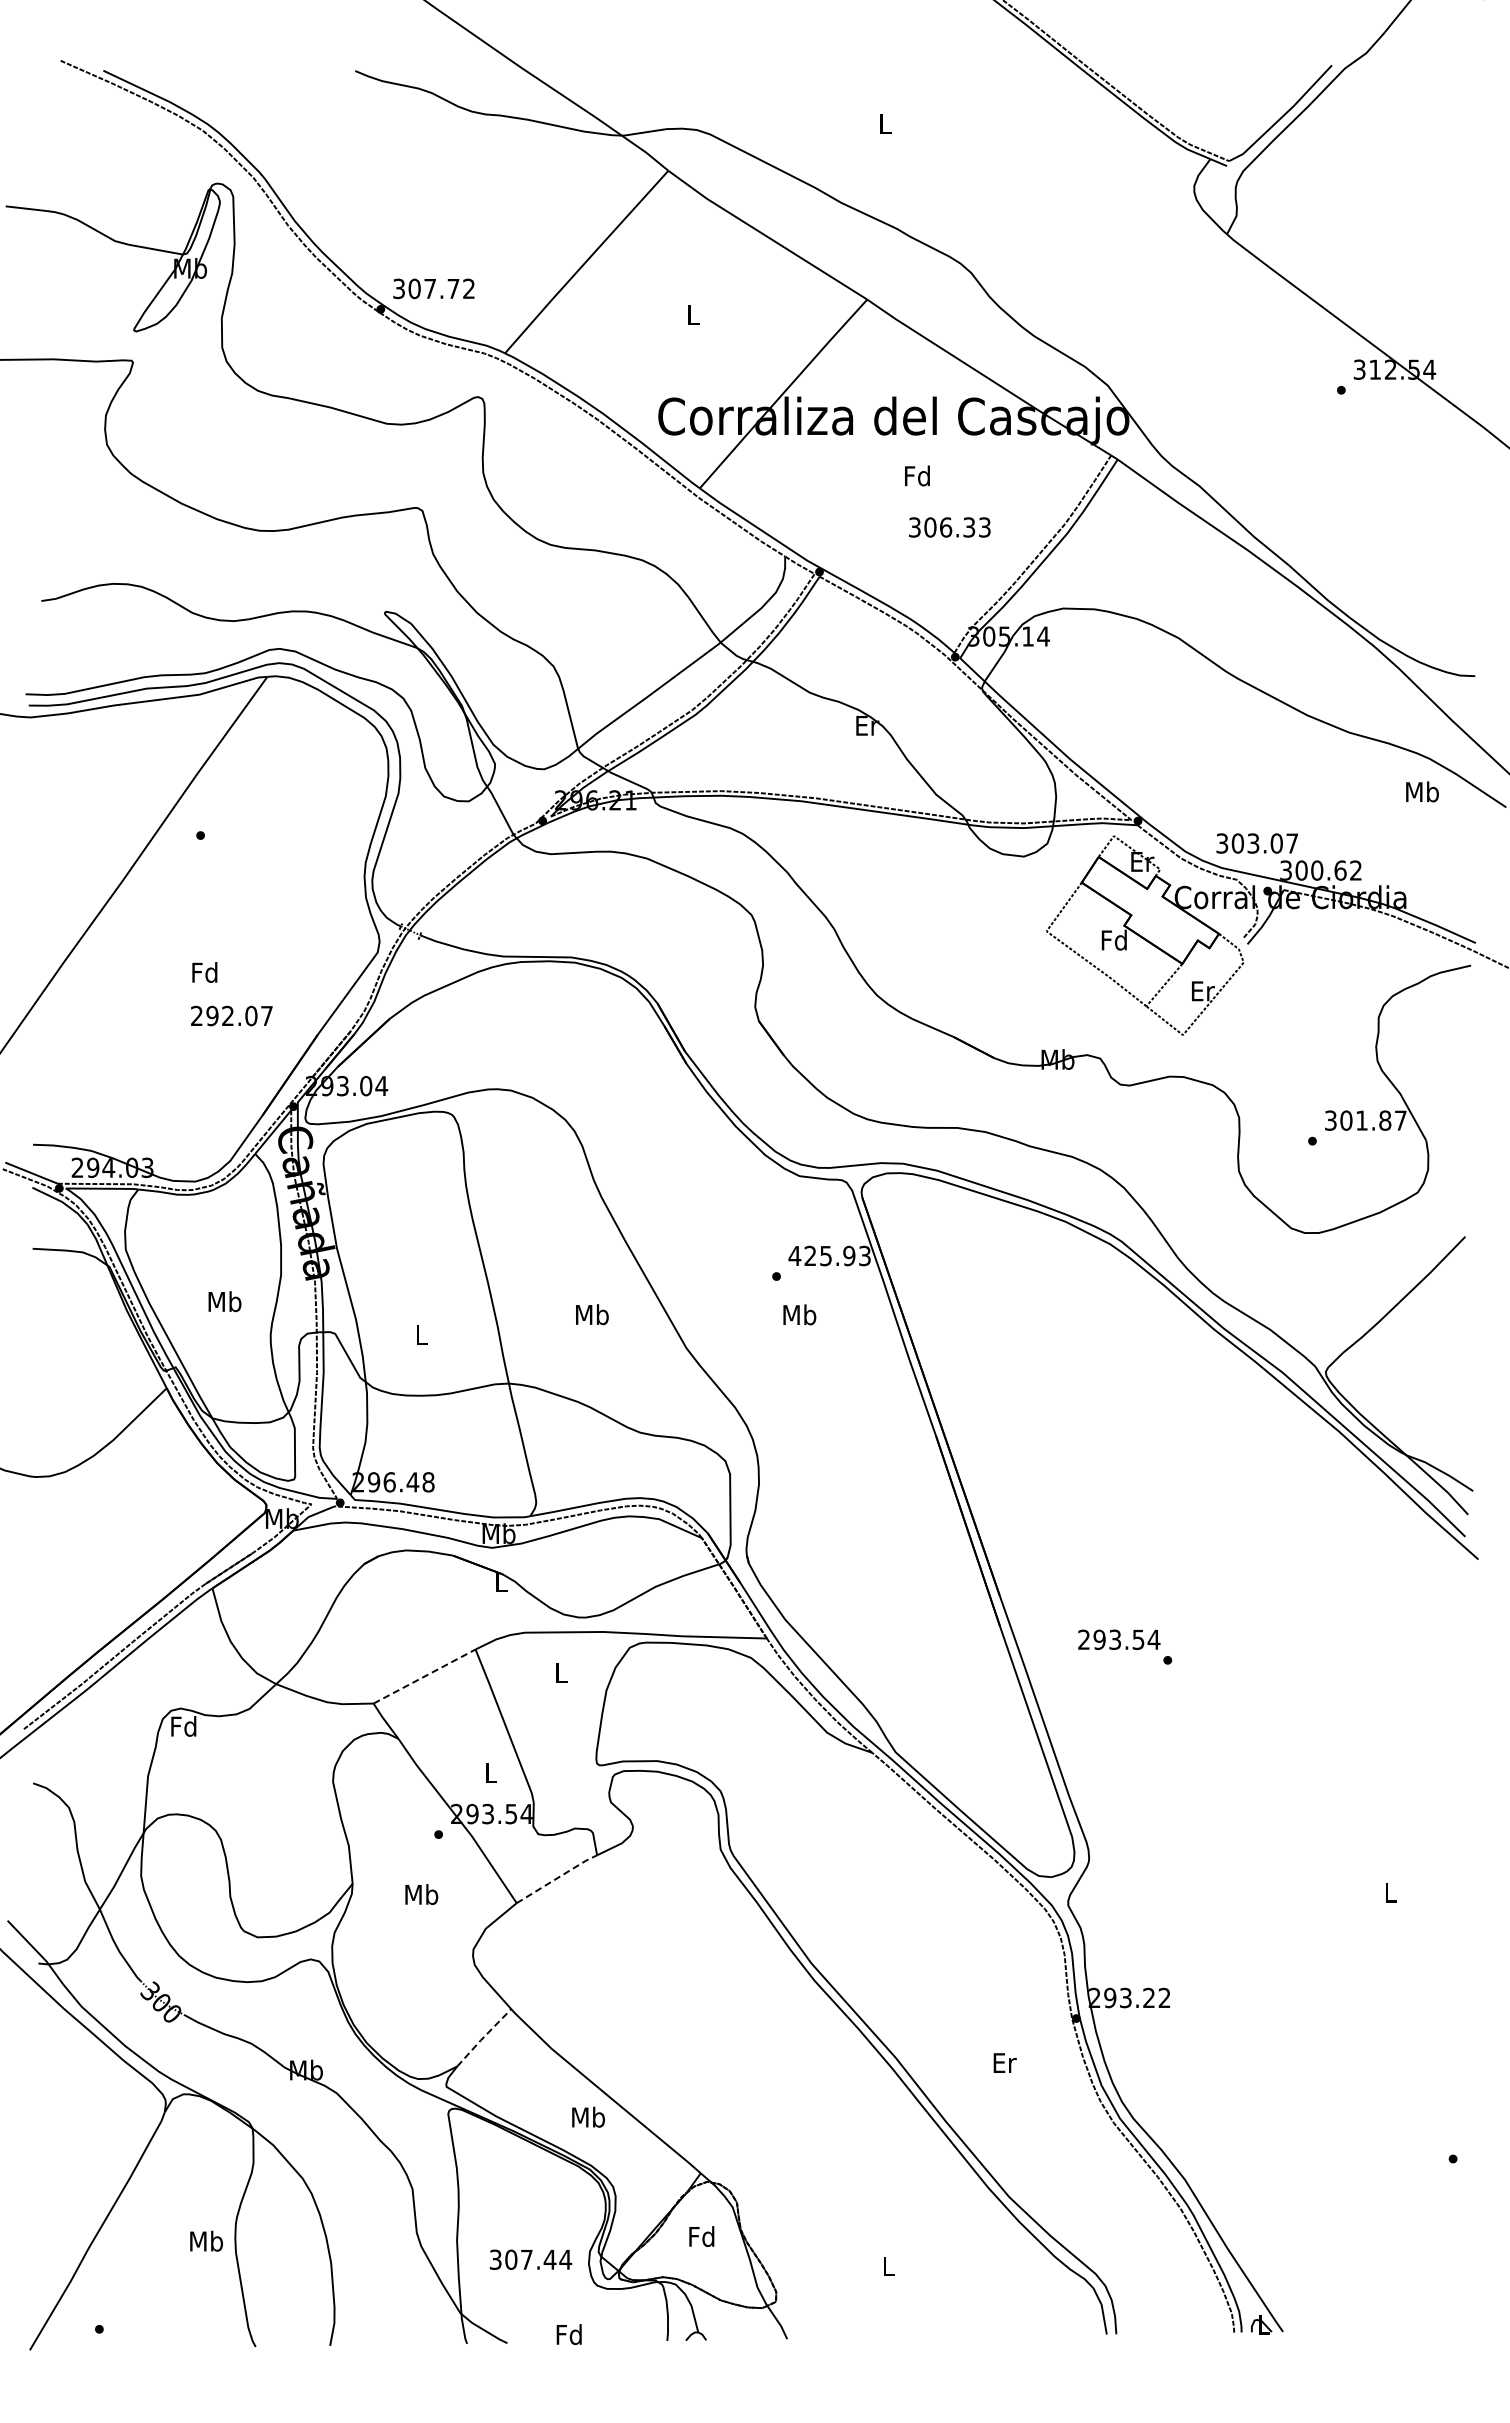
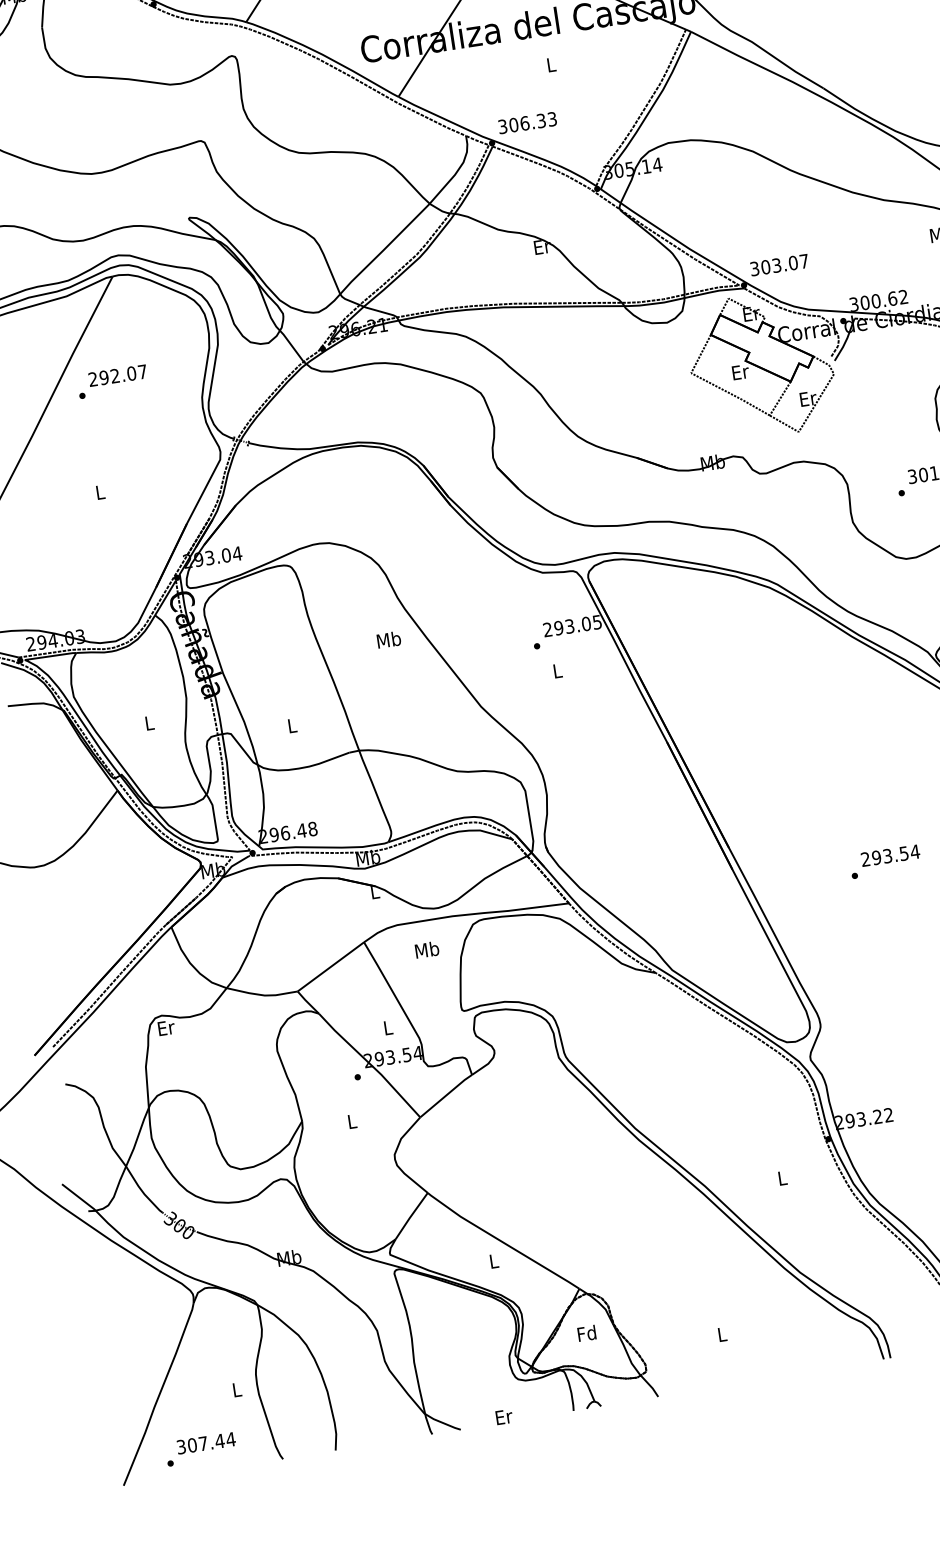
text: (917, 475) -> (551, 64), Fd -> L
text: (949, 527) -> (527, 123), moved
text: (1256, 843) -> (778, 265), moved
text: (1113, 939) -> (739, 371), Fd -> Er
text: (204, 972) -> (99, 492), Fd -> L
text: (231, 1015) -> (117, 375), moved
text: (829, 1255) -> (572, 625), 425.93 -> 293.05
text: (224, 1301) -> (149, 723), Mb -> L
text: (592, 1314) -> (389, 639), moved
text: (799, 1314) -> (557, 670), Mb -> L
text: (1119, 1639) -> (890, 855), moved
text: (561, 1672) -> (427, 949), L -> Mb
line: (424, 1676) -> (330, 966), dashed -> solid
text: (183, 1726) -> (165, 1028), Fd -> Er
line: (557, 1878) -> (446, 1095), dashed -> solid
text: (421, 1894) -> (352, 1121), Mb -> L
line: (483, 2037) -> (411, 1215), dashed -> solid
text: (1004, 2062) -> (782, 1177), Er -> L
text: (588, 2116) -> (493, 1260), Mb -> L
text: (206, 2240) -> (236, 1389), Mb -> L
text: (530, 2259) -> (205, 1443), moved
text: (568, 2334) -> (503, 1416), Fd -> Er

